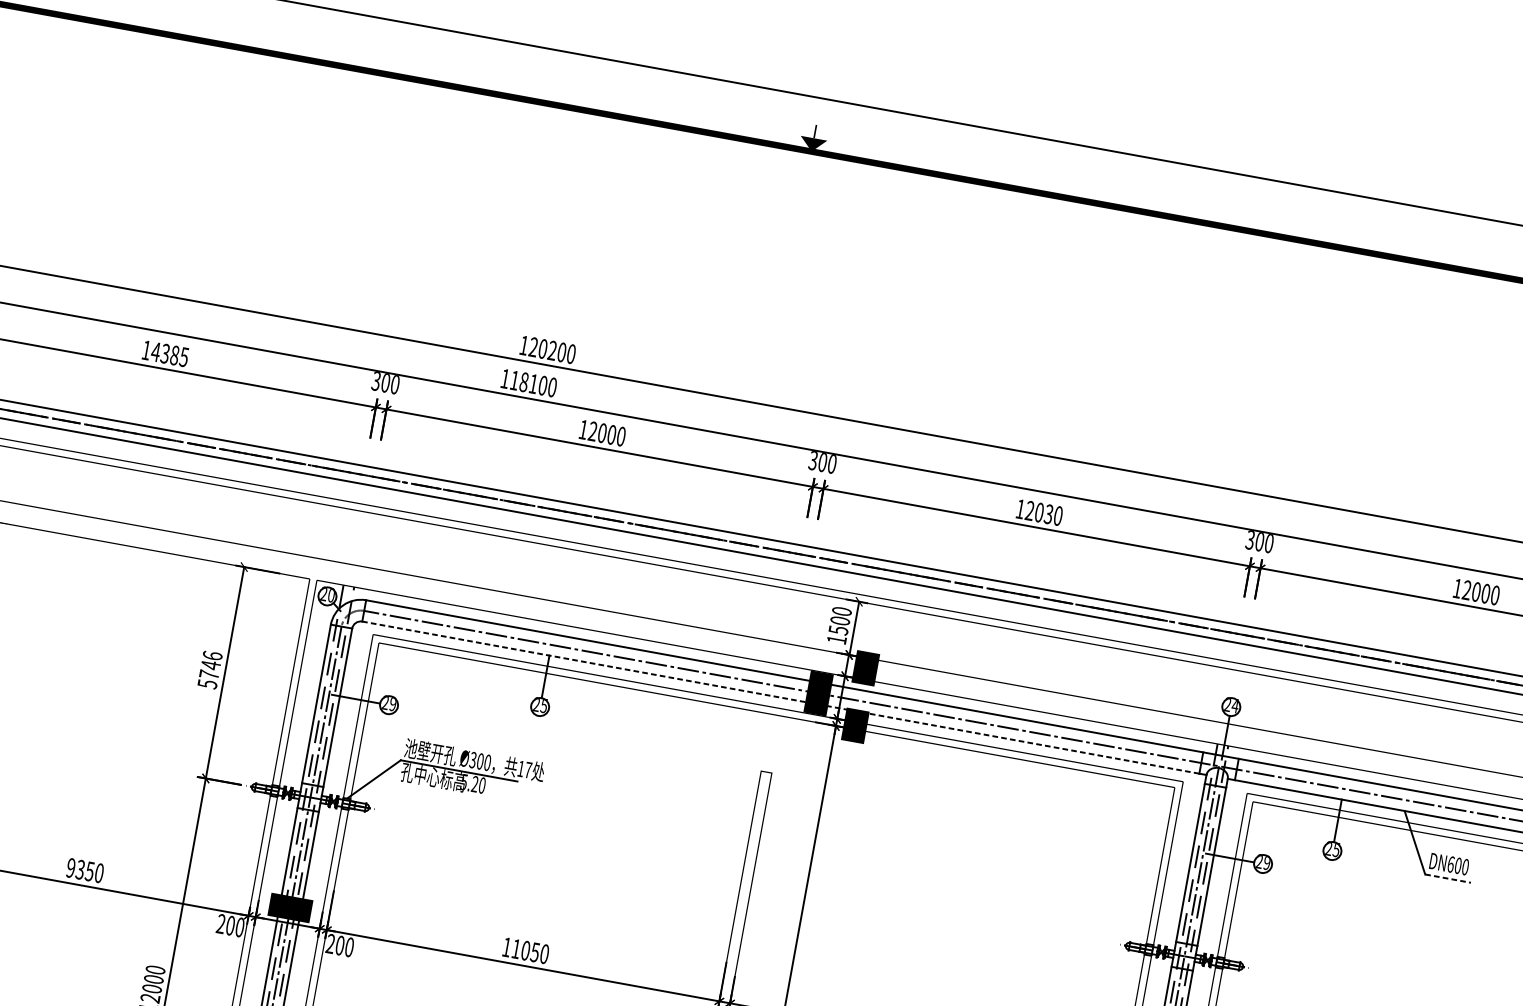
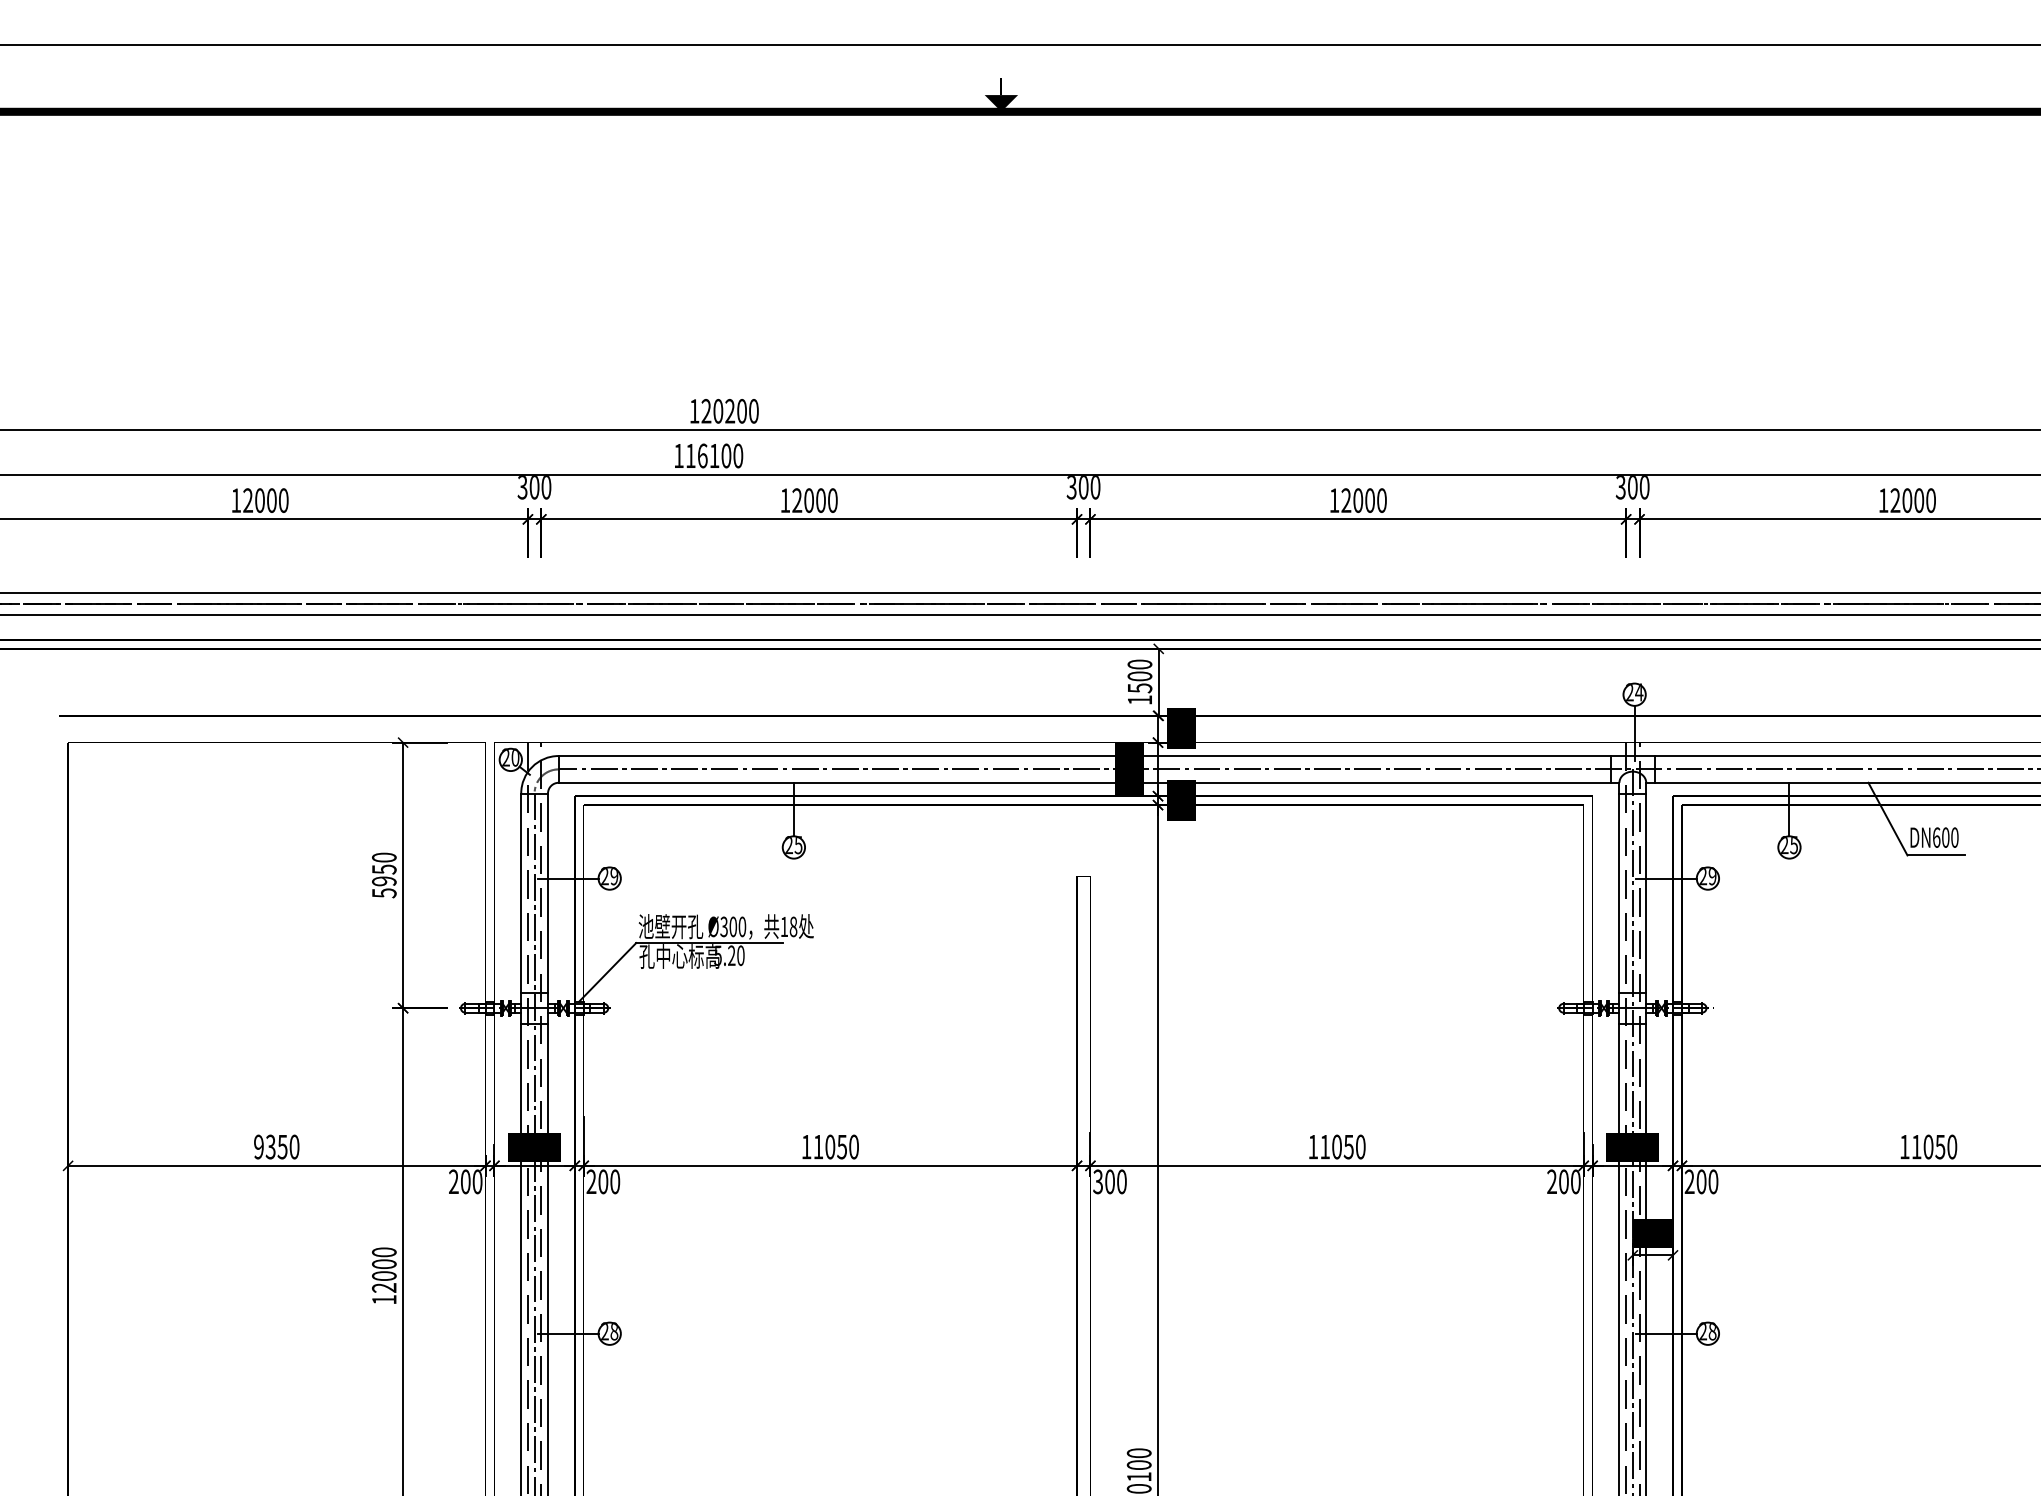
text: (169, 354) -> (265, 500), 14385 -> 12000
text: (524, 381) -> (702, 455), 118100 -> 116100
text: (1048, 514) -> (1369, 500), 12030 -> 12000
text: (211, 665) -> (384, 869), 5746 -> 5950
line: (780, 697) -> (1084, 782), dashed -> solid
text: (528, 769) -> (793, 926), 17 -> 18
line: (1448, 878) -> (1936, 855), dashed -> solid

